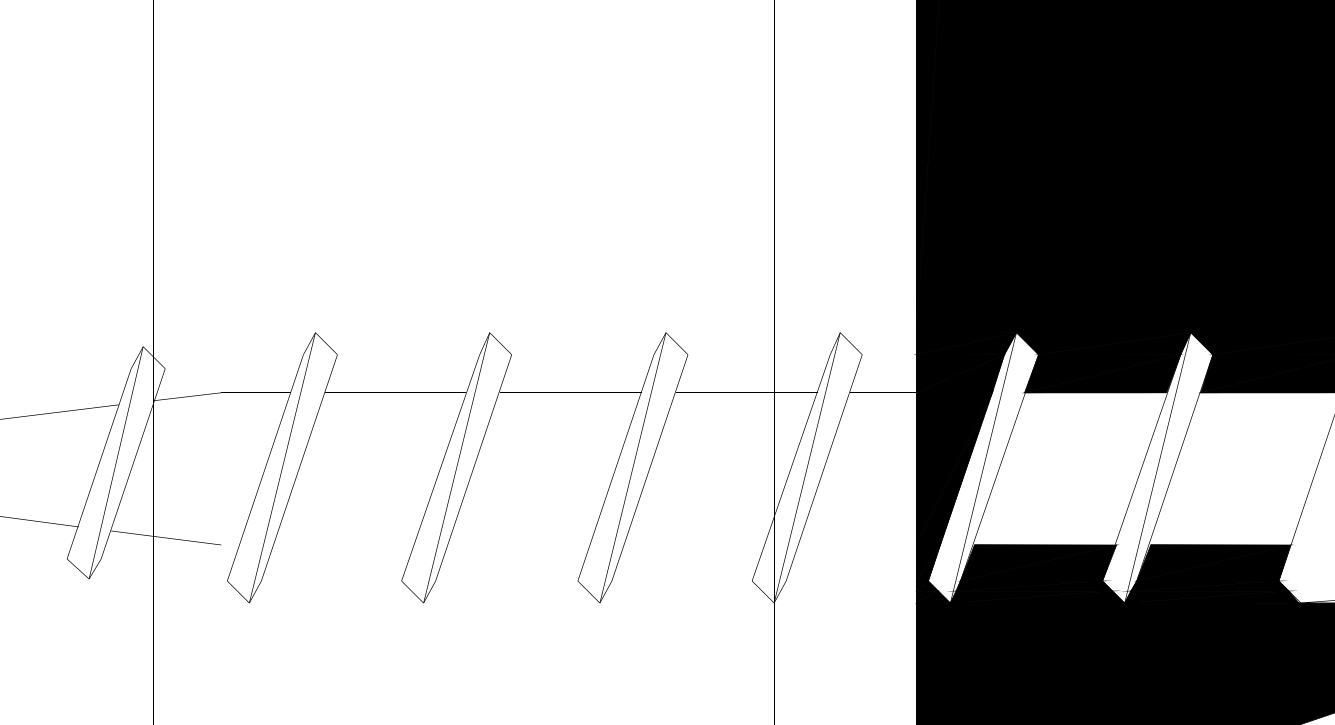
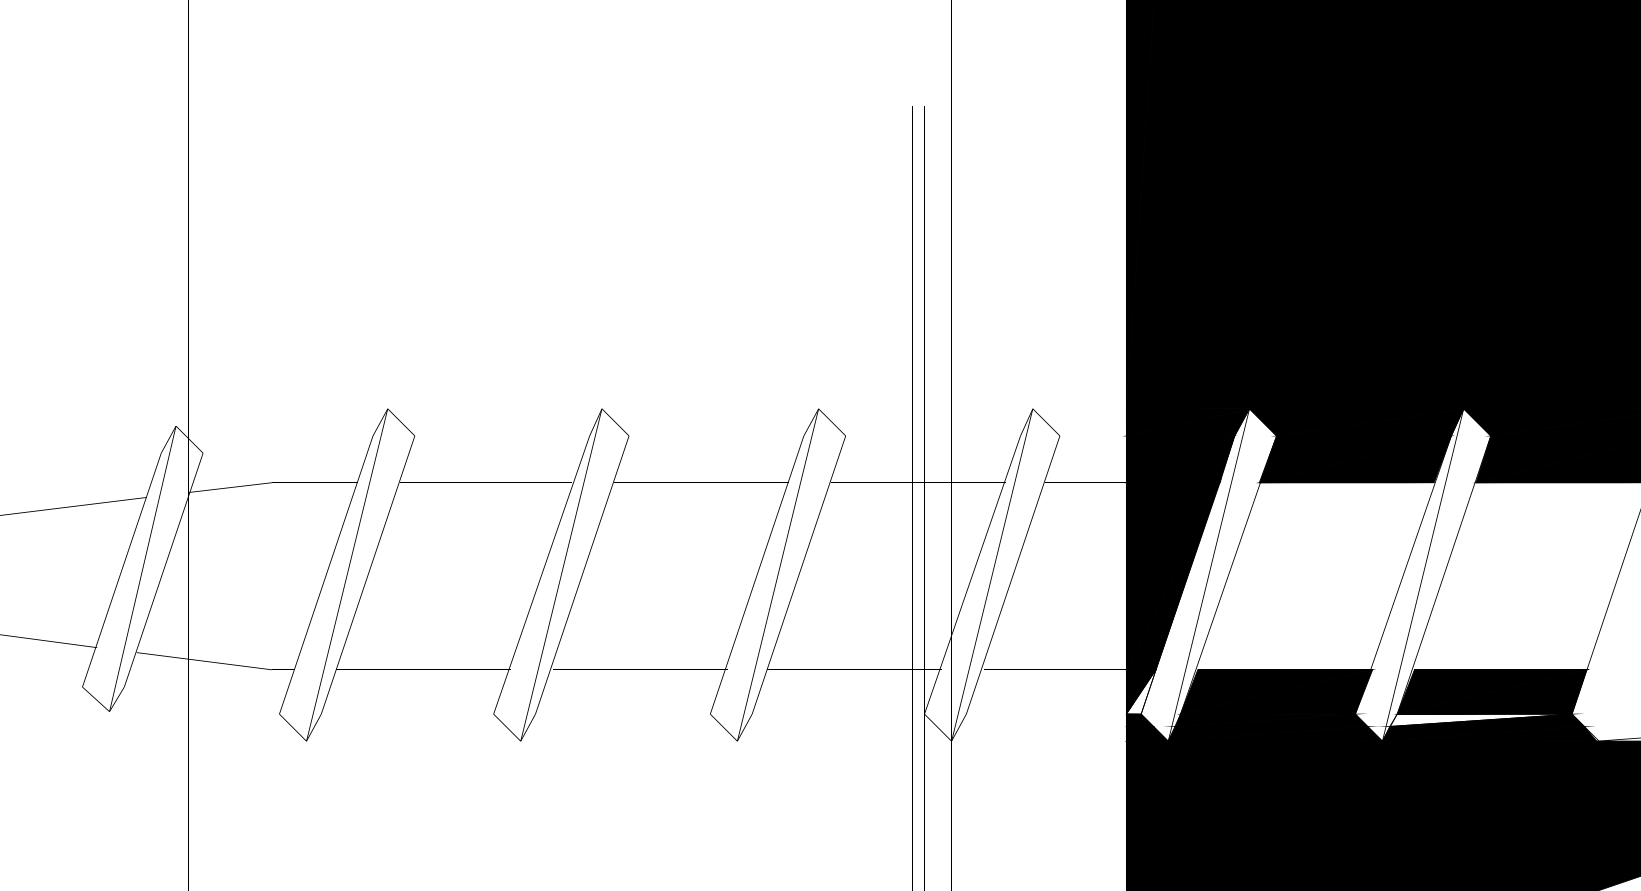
fill: (928, 563) -> (1141, 692), removed
fill: (1204, 586) -> (1480, 720), removed

